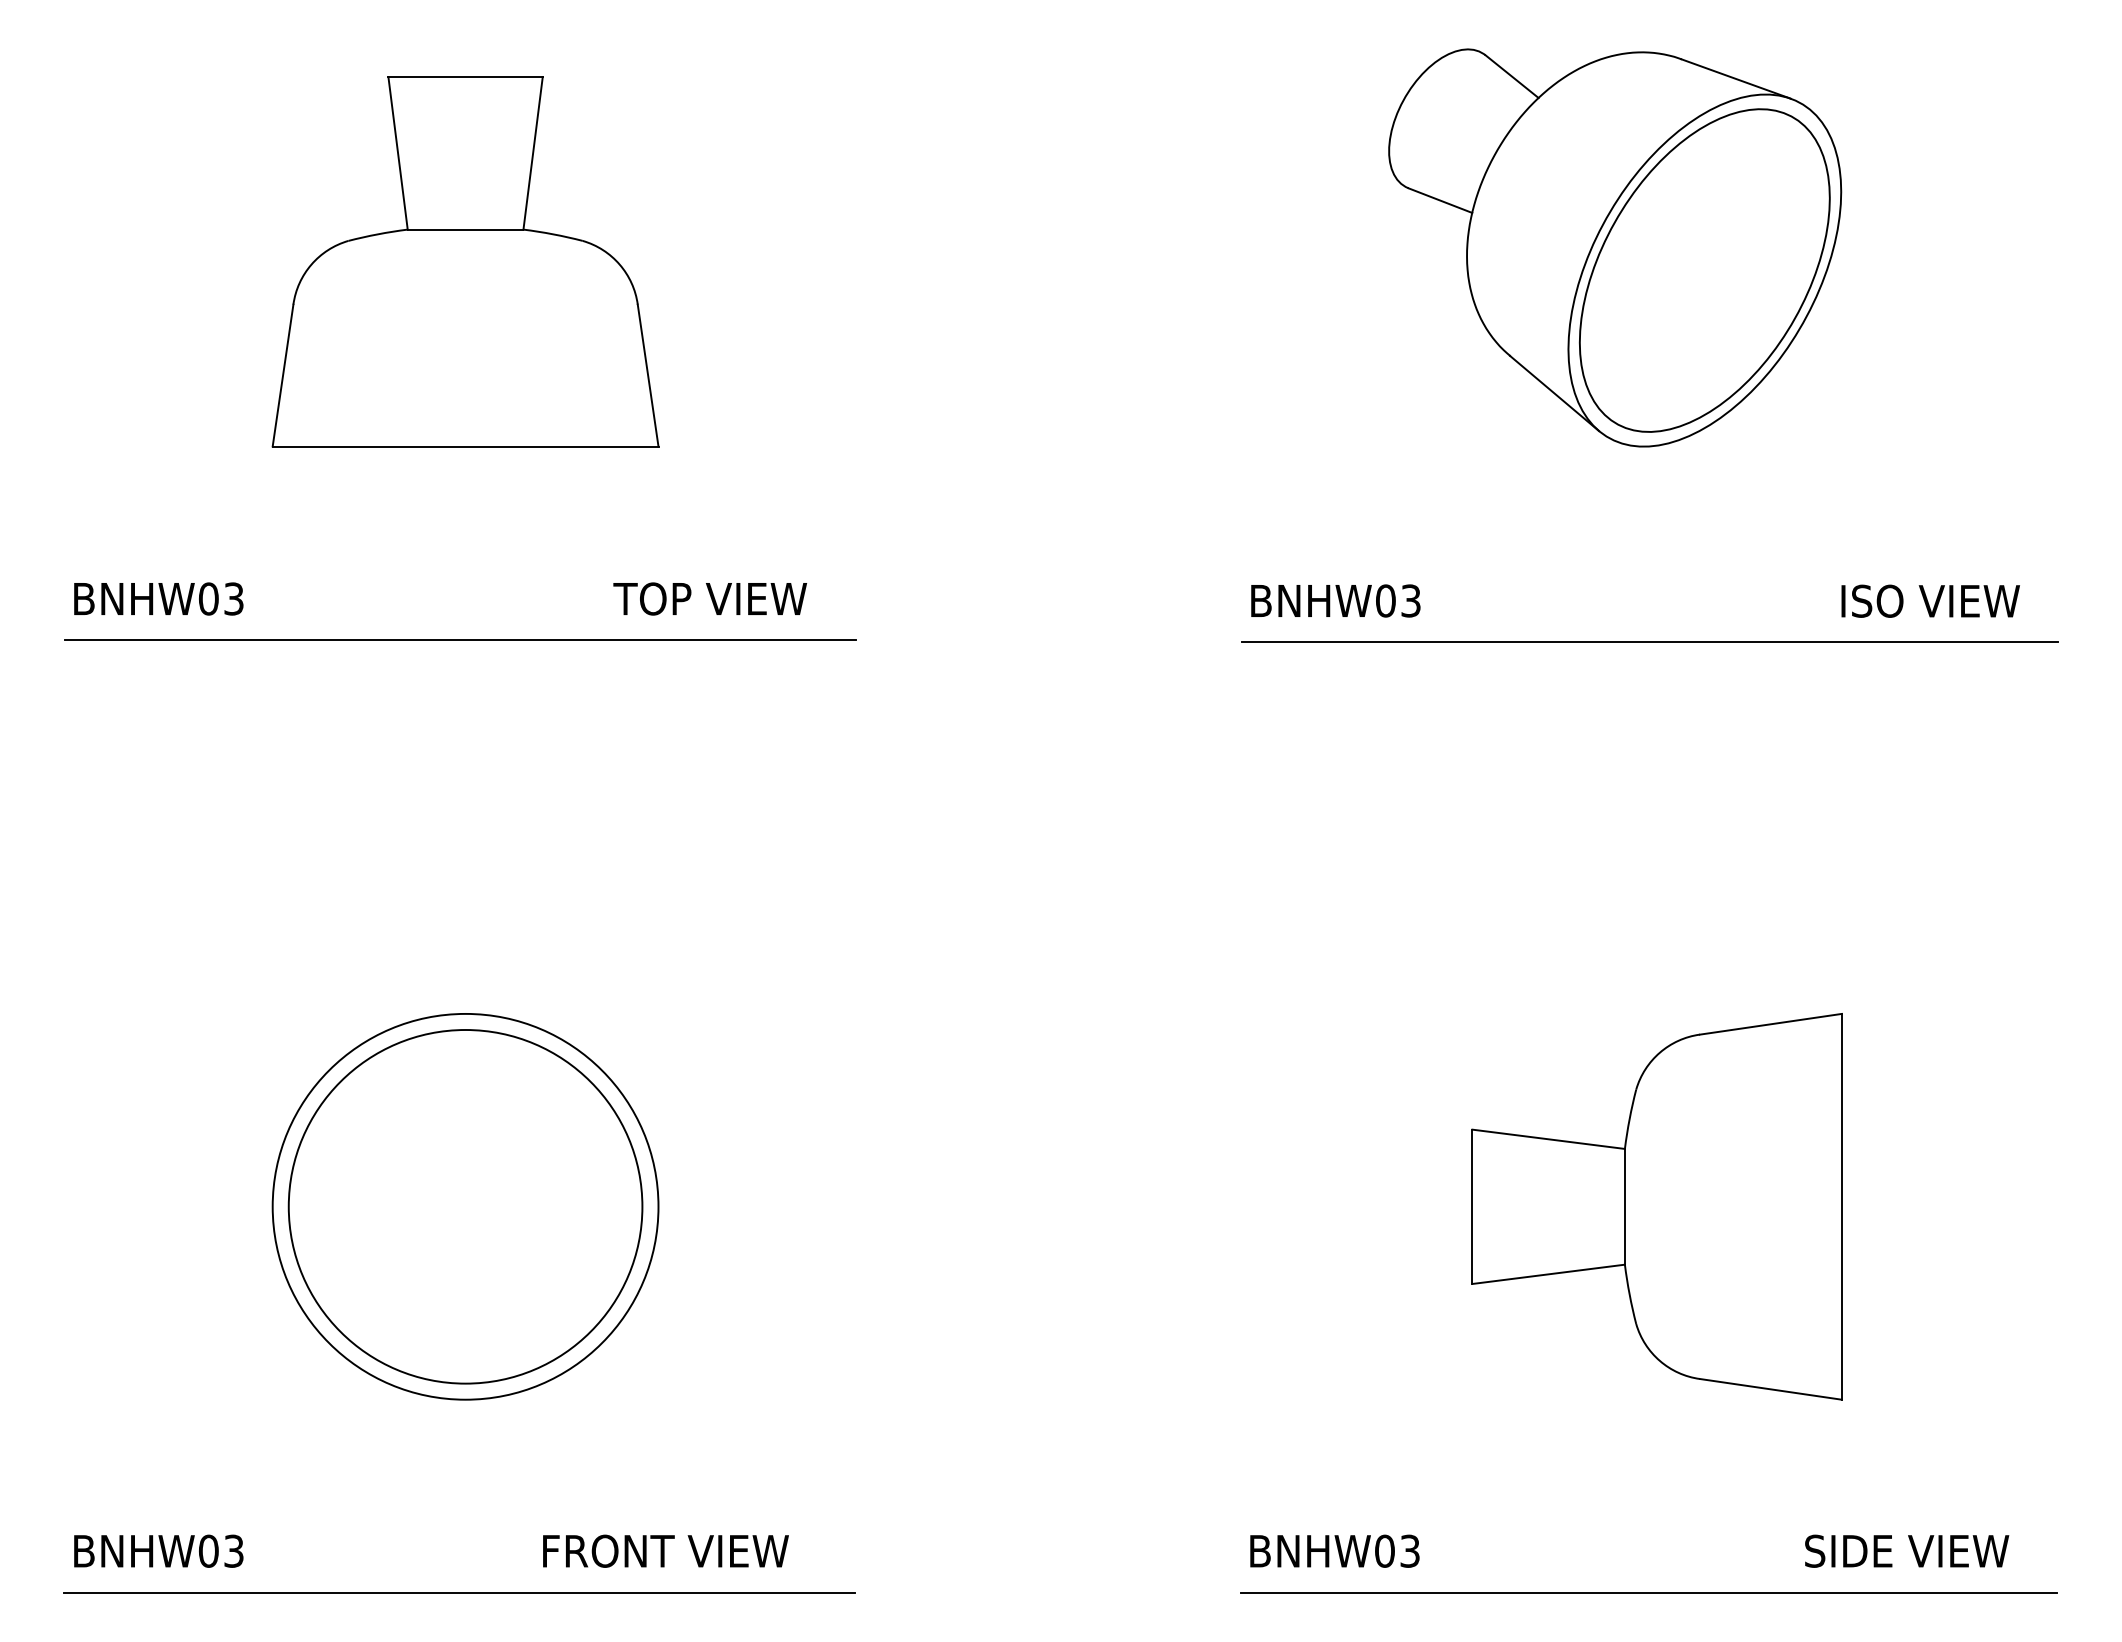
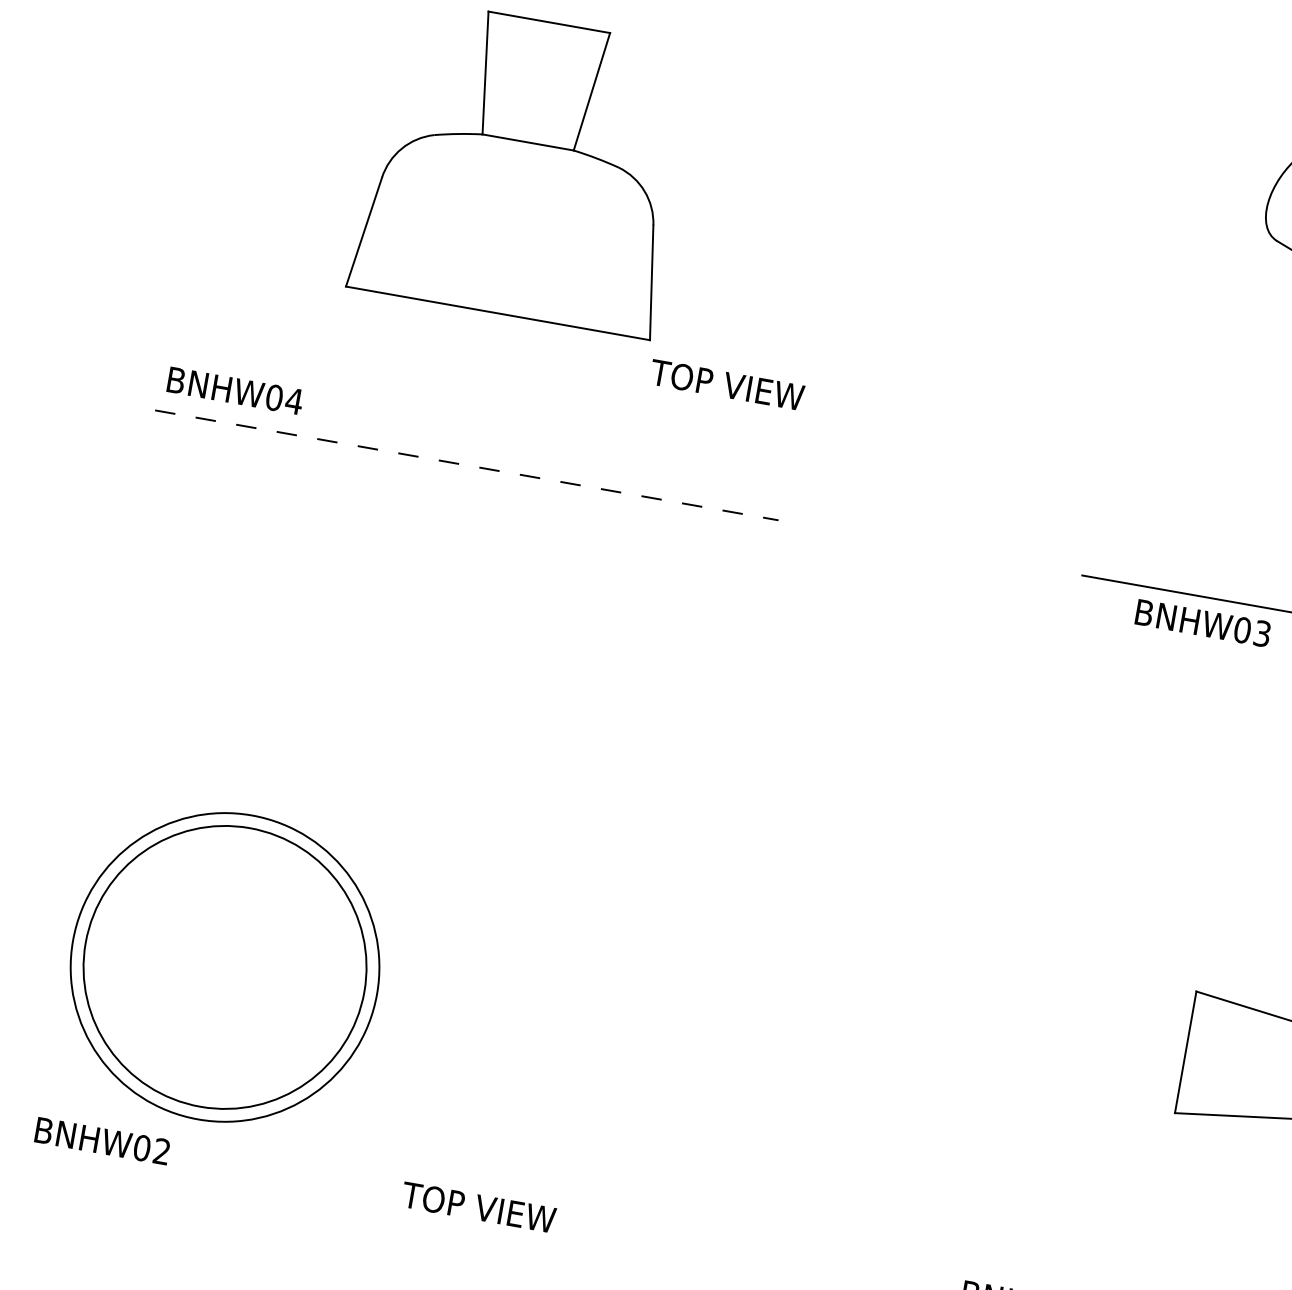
text: (233, 598) -> (294, 400), BNHW03 -> BNHW04
text: (709, 598) -> (726, 384), moved
text: (1335, 600) -> (1202, 622), moved
line: (460, 640) -> (467, 465), solid -> dashed
part: (465, 1206) -> (225, 967), moved
text: (233, 1550) -> (161, 1151), BNHW03 -> BNHW02
text: (663, 1550) -> (500, 1210), FRONT VIEW -> TOP VIEW
line: (458, 1592) -> (333, 1215), removed

